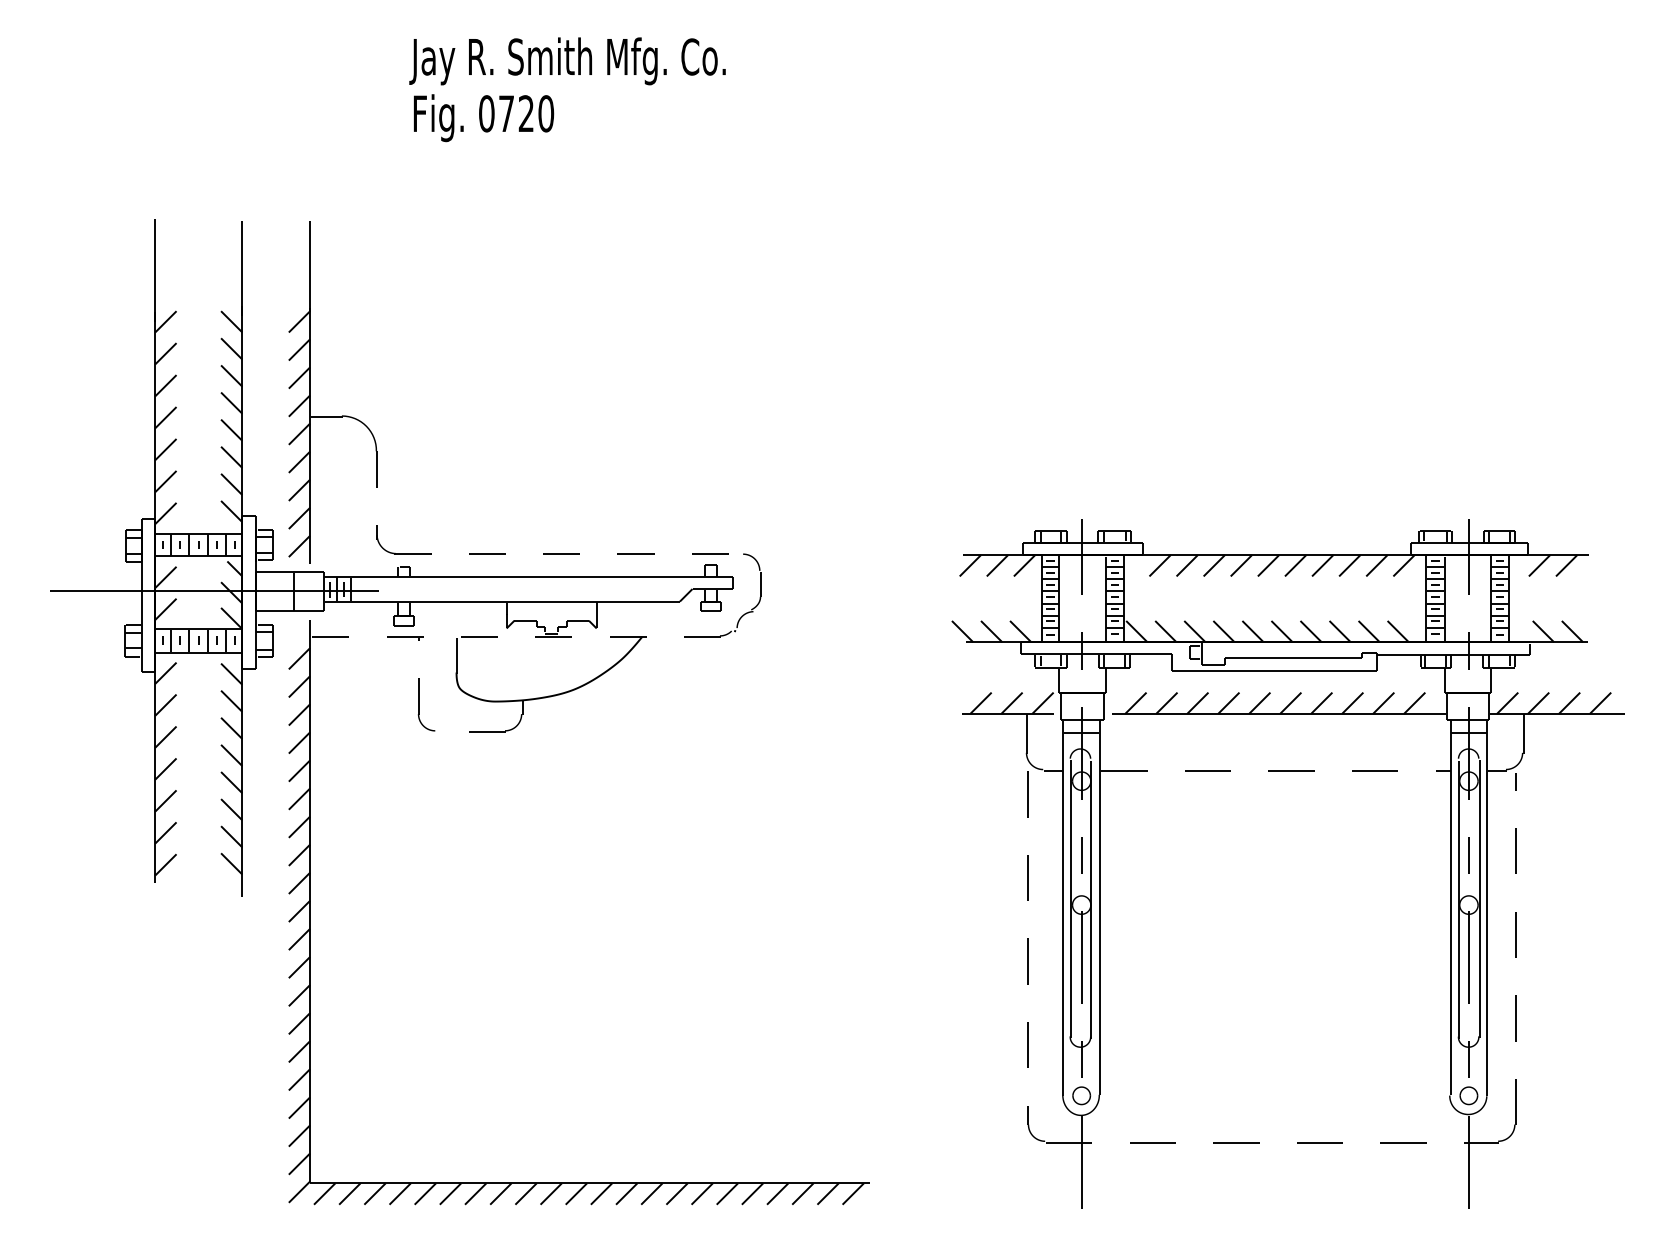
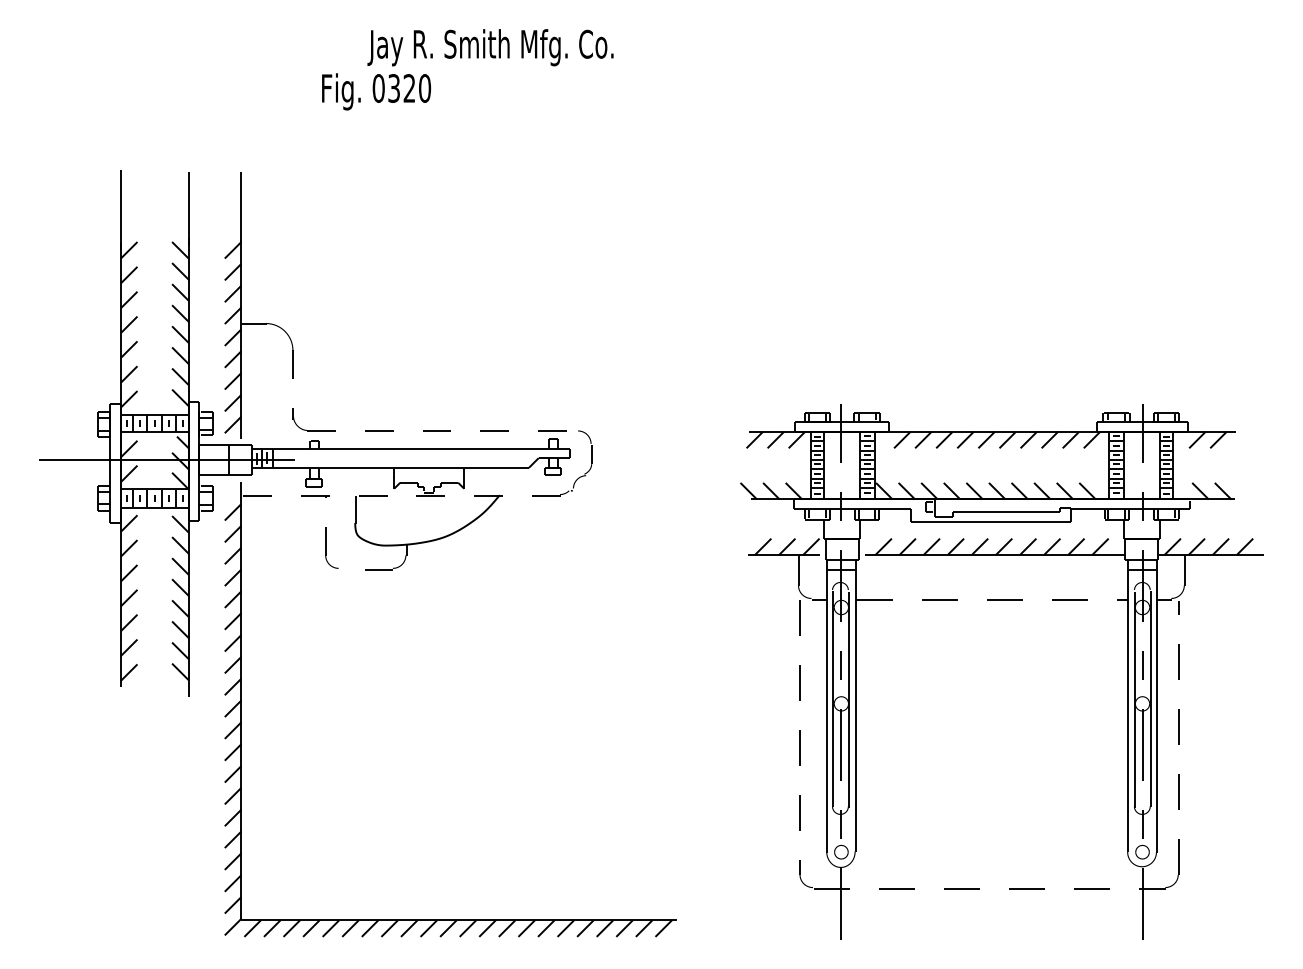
text: (567, 61) -> (490, 47), moved
text: (506, 113) -> (394, 88), 0720 -> 0320

